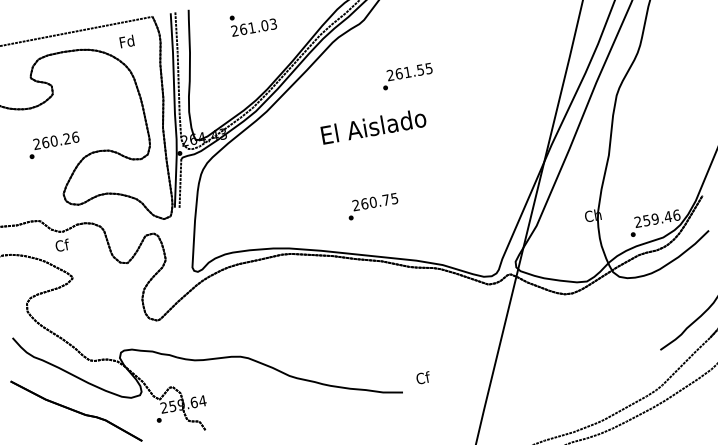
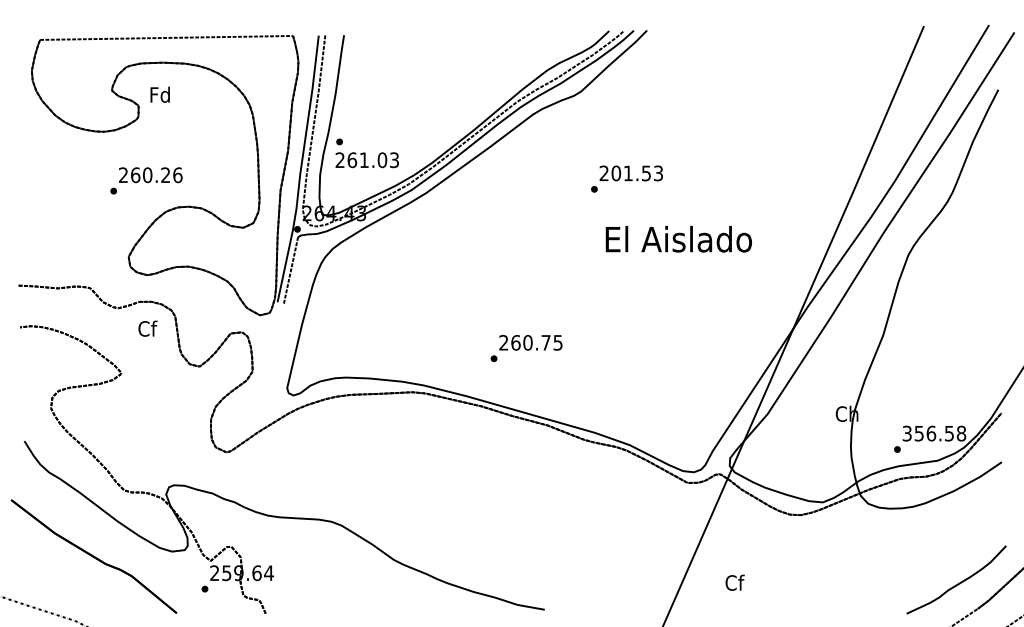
text: (252, 22) -> (366, 153), moved
text: (126, 41) -> (159, 94), moved
text: (413, 70) -> (636, 172), 261.55 -> 201.53
text: (373, 126) -> (678, 238), moved
text: (53, 145) -> (146, 180), moved
text: (372, 206) -> (526, 348), moved
text: (657, 218) -> (934, 433), 259.46 -> 356.58
text: (62, 245) -> (147, 328), moved
text: (422, 377) -> (734, 582), moved

